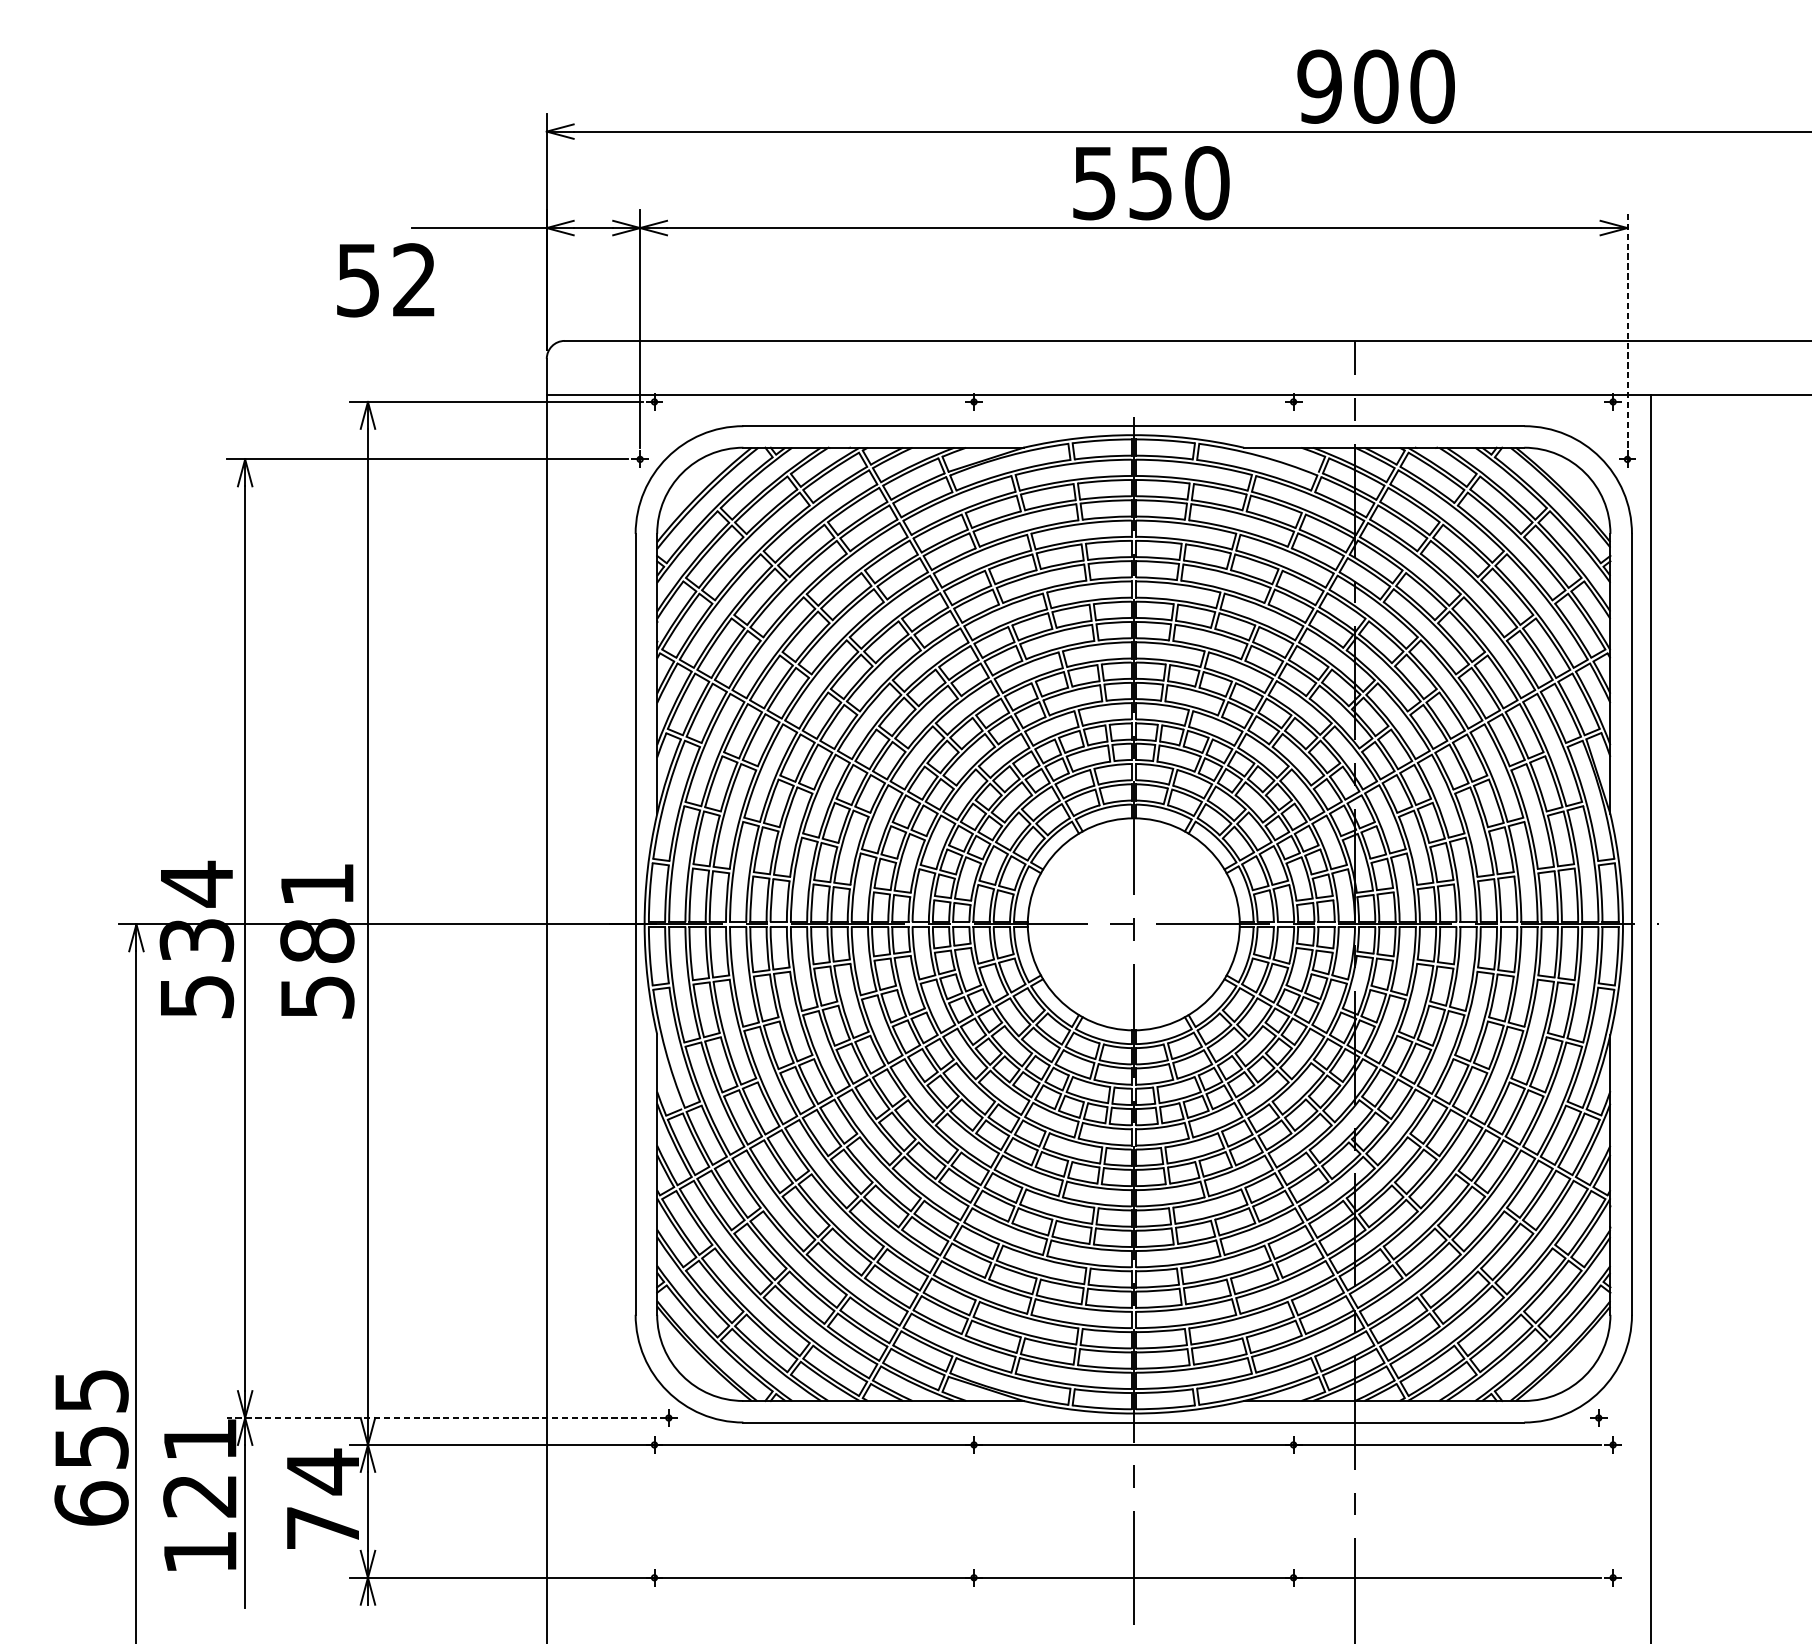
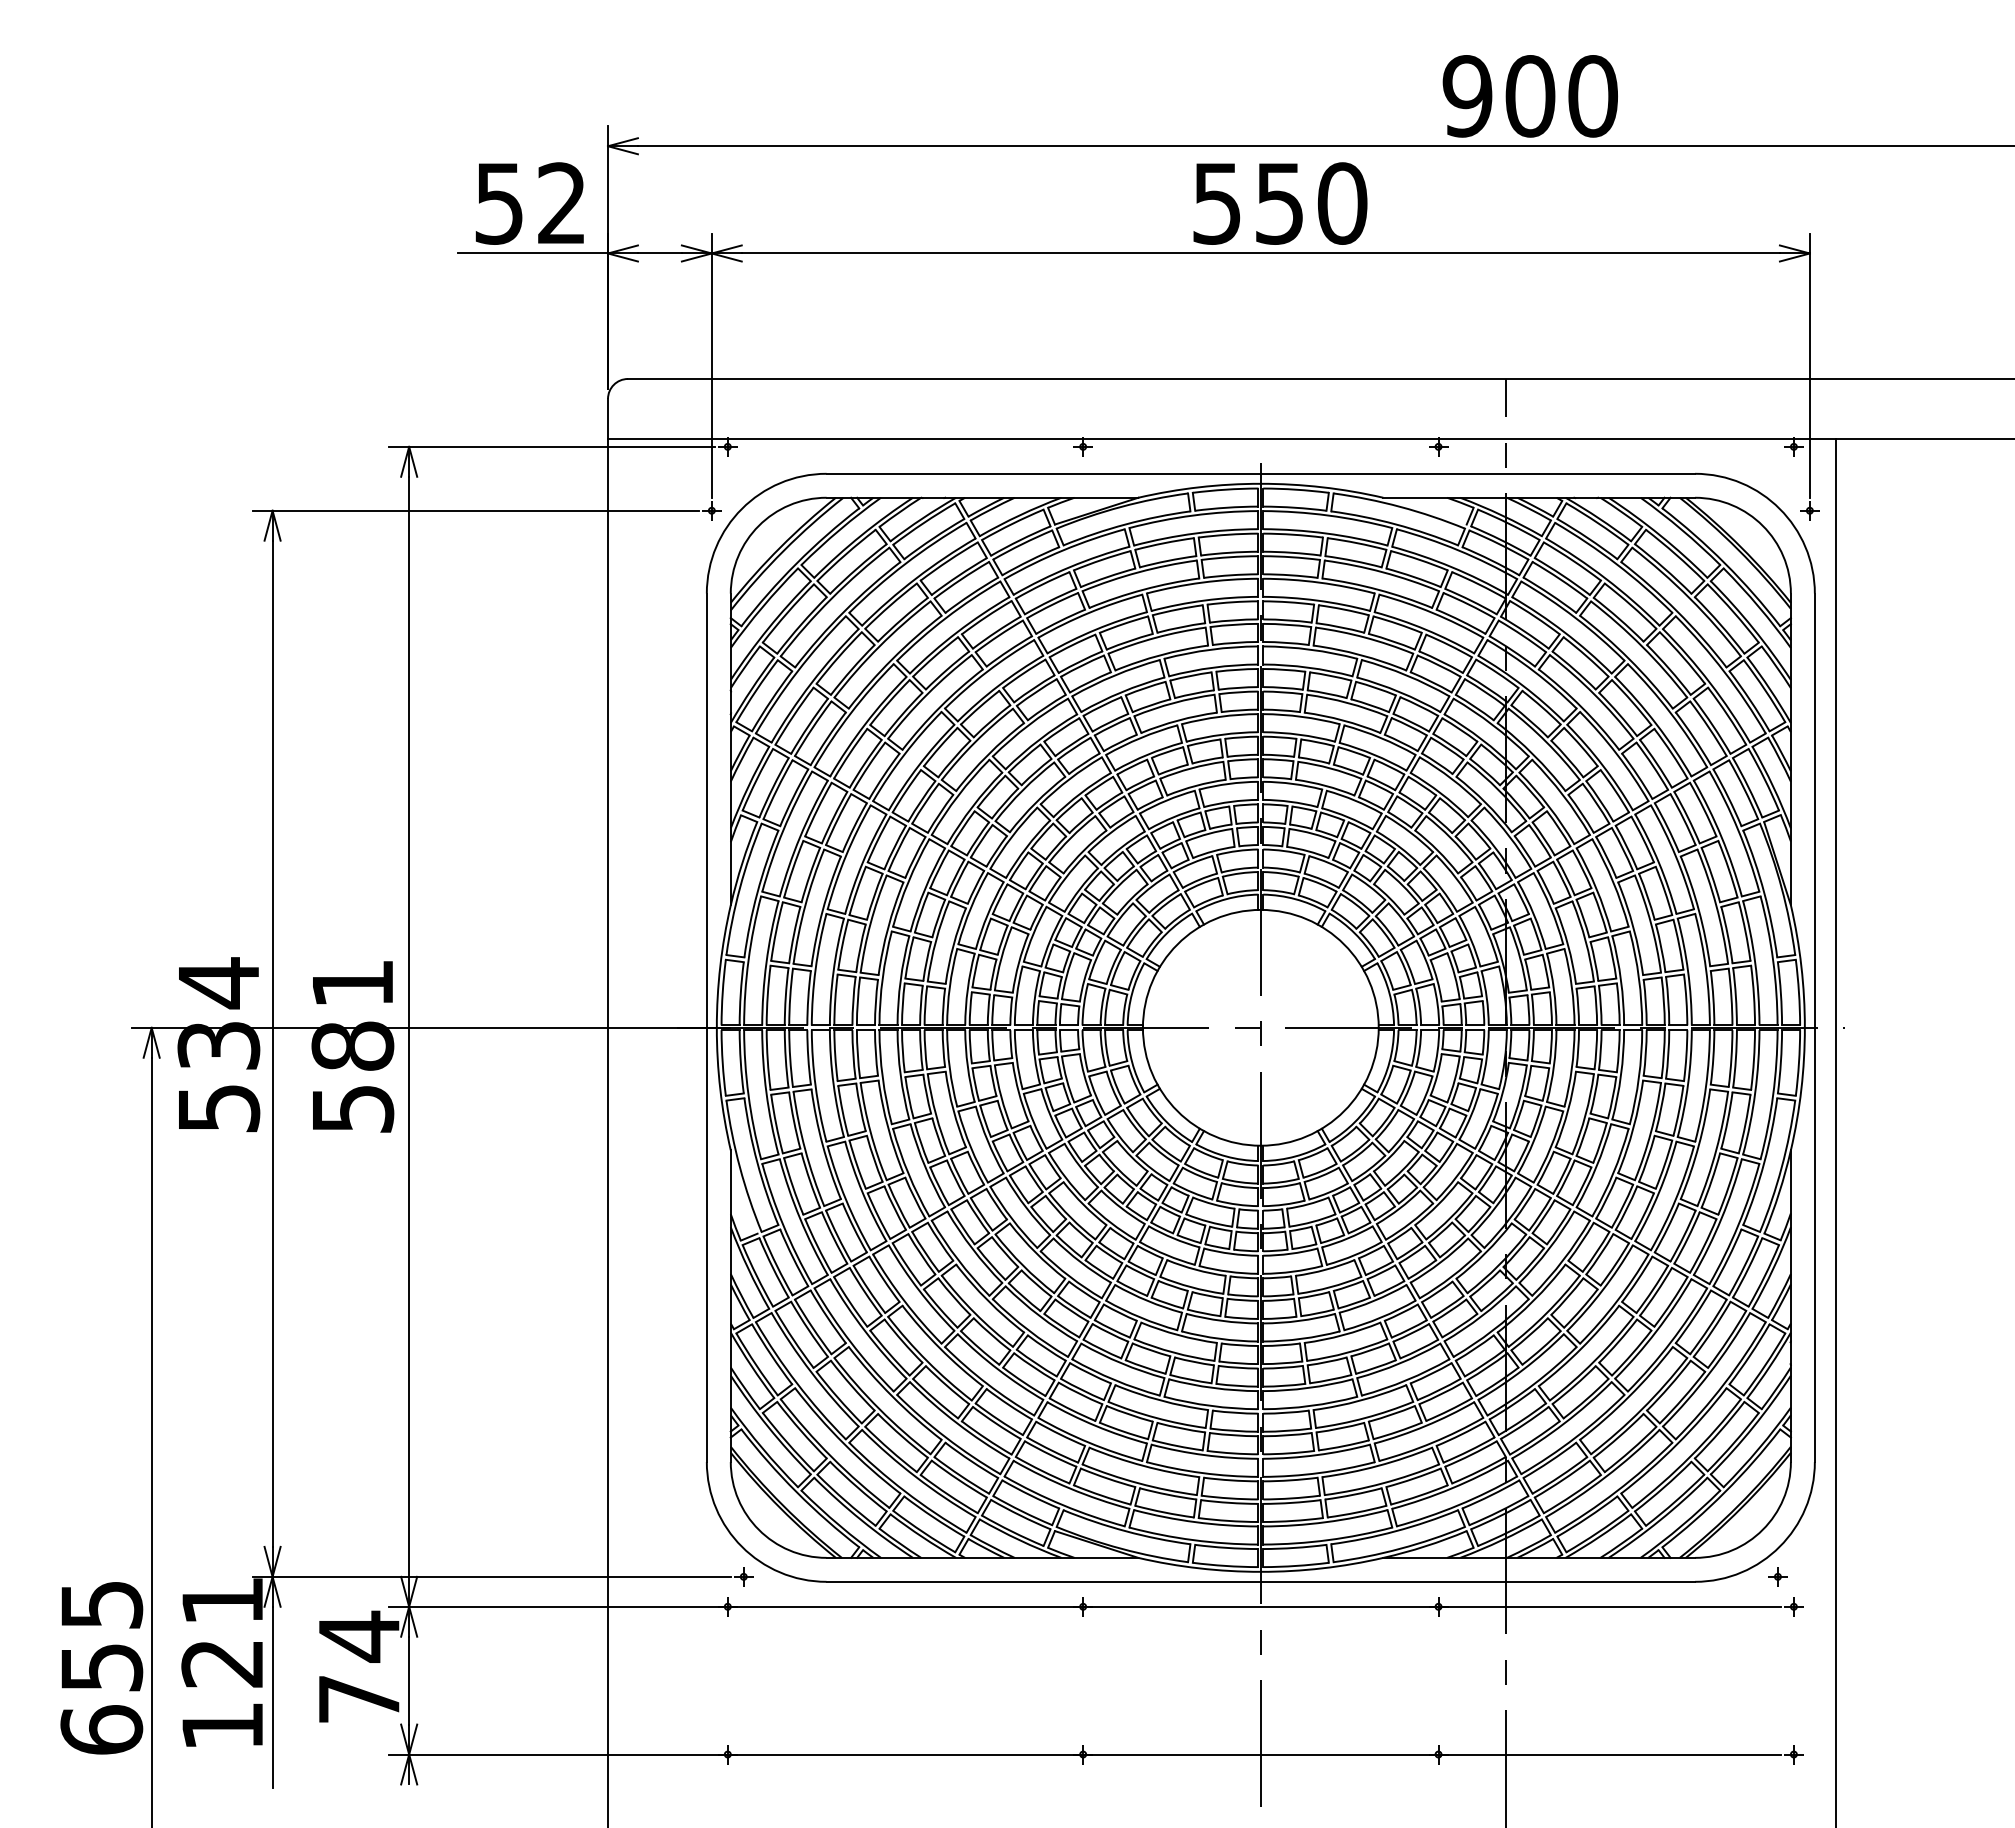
text: (385, 280) -> (529, 203), moved
line: (1627, 328) -> (1809, 365), dashed -> solid
line: (442, 1417) -> (491, 1576), dashed -> solid
text: (91, 1448) -> (101, 1668), moved

